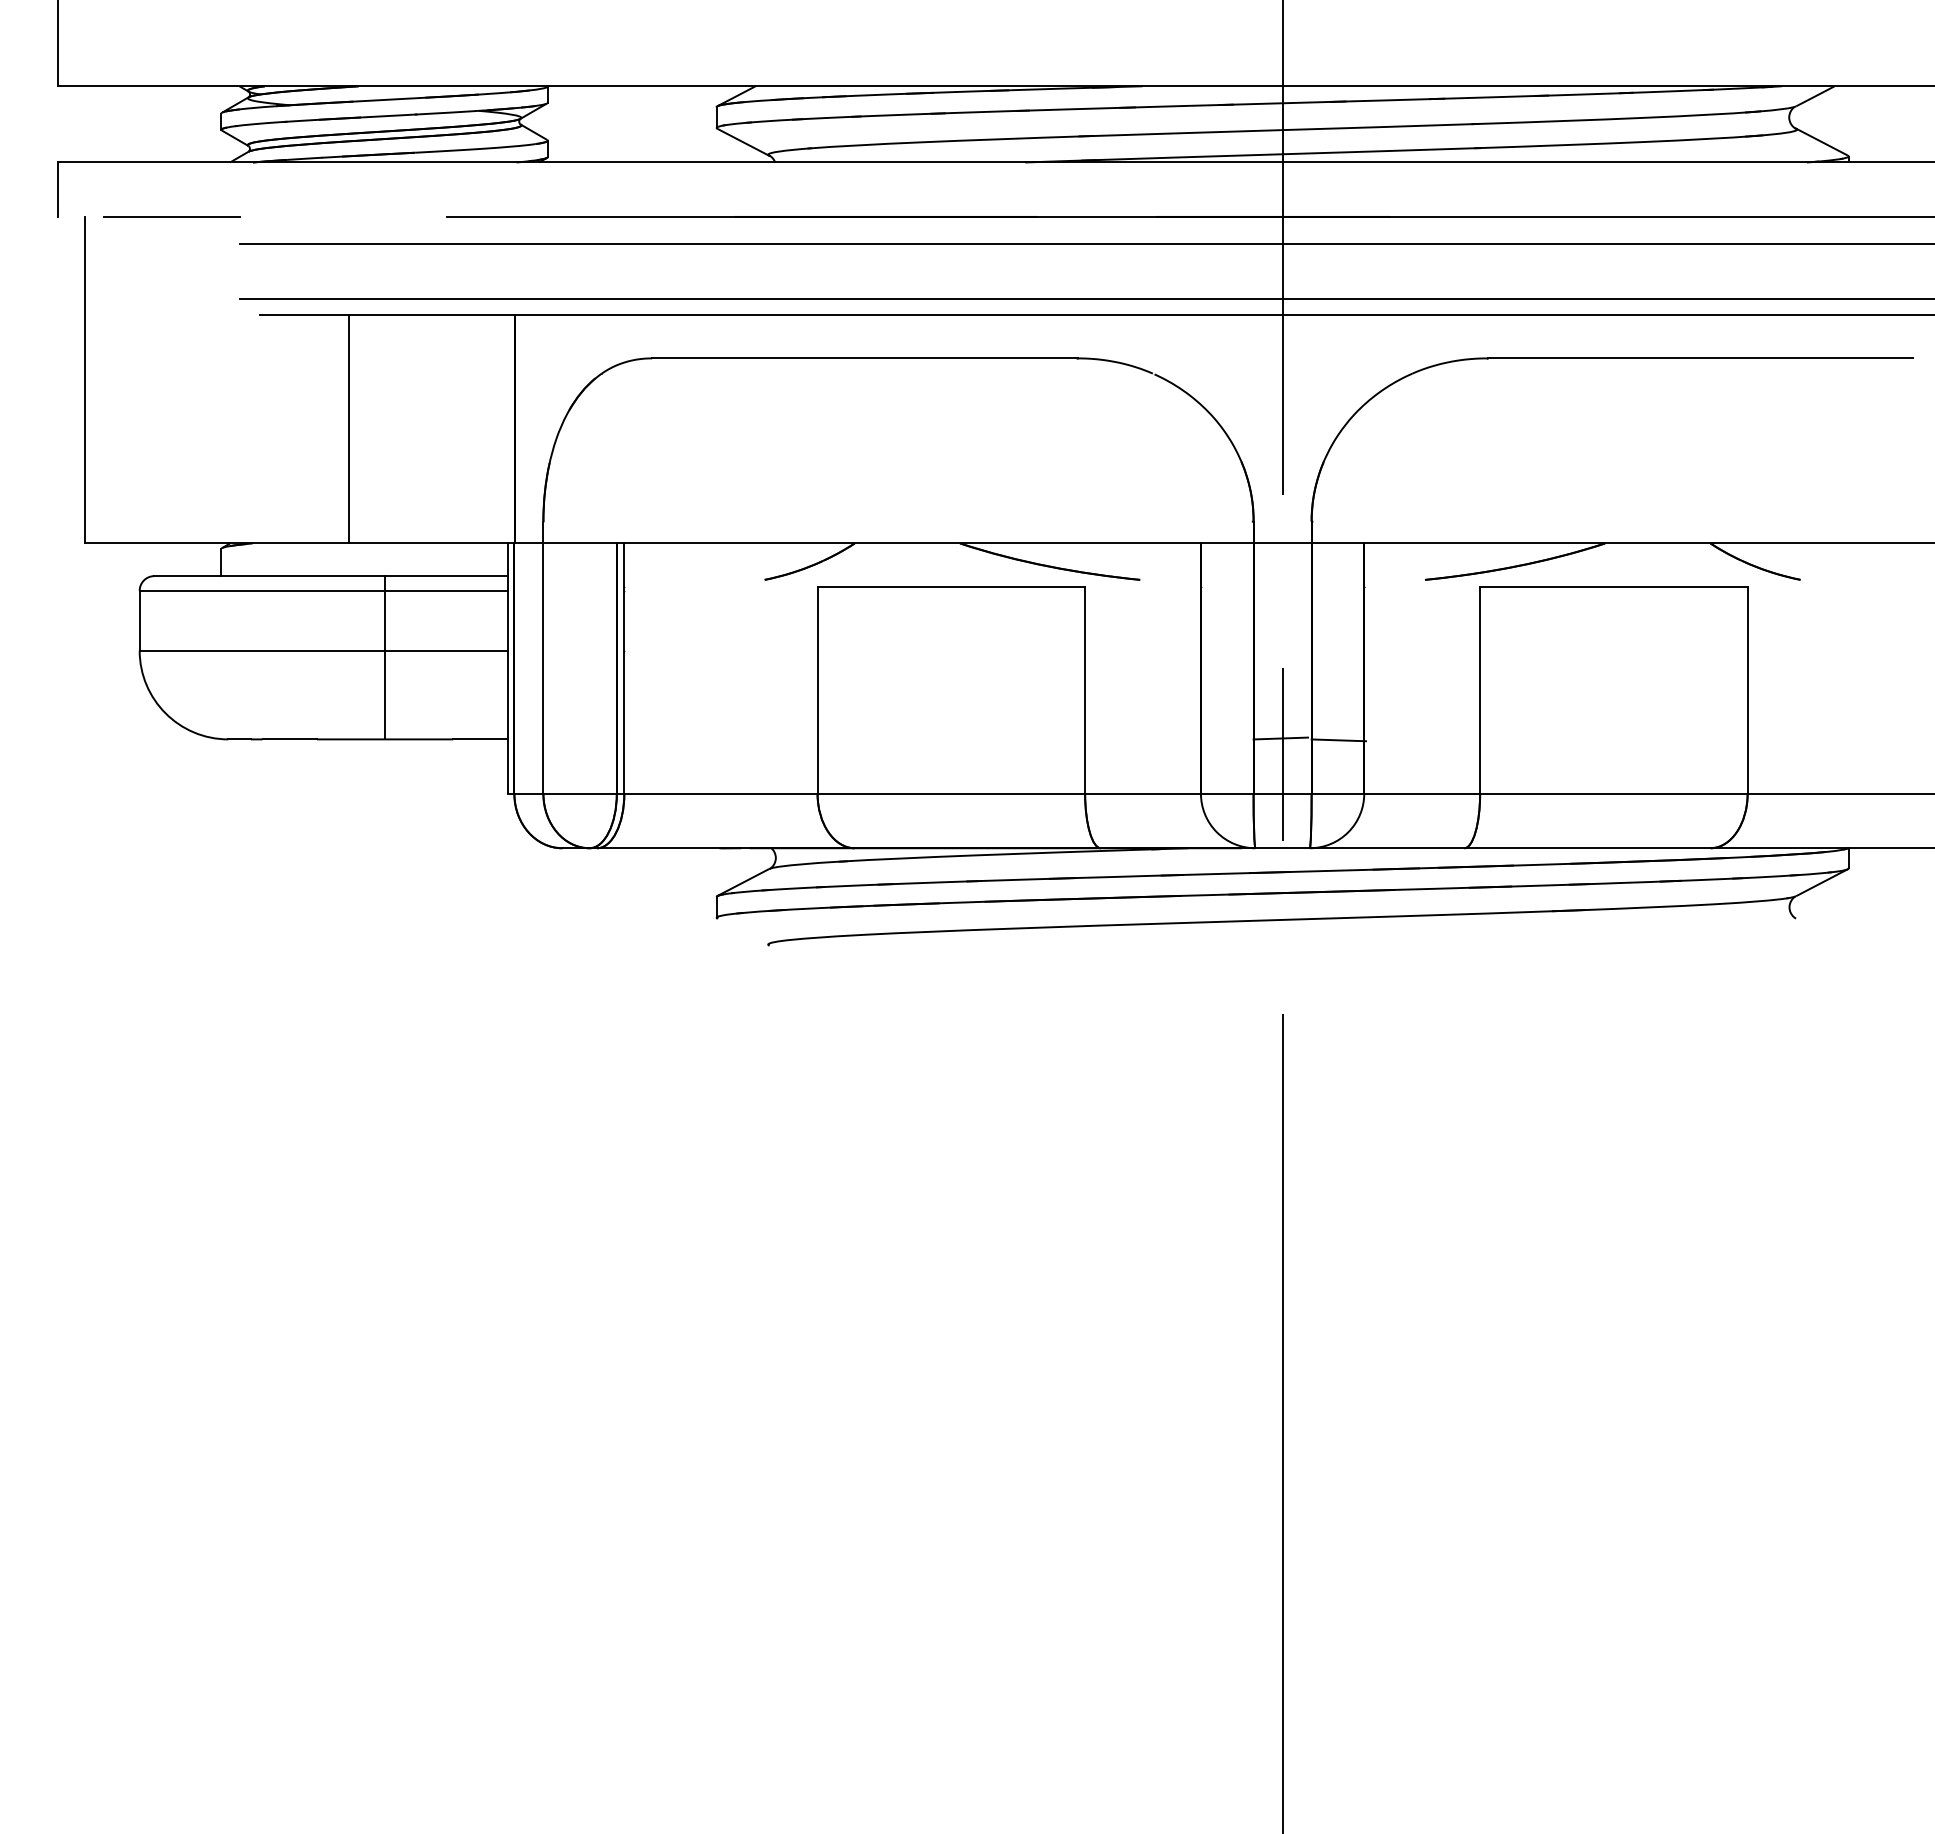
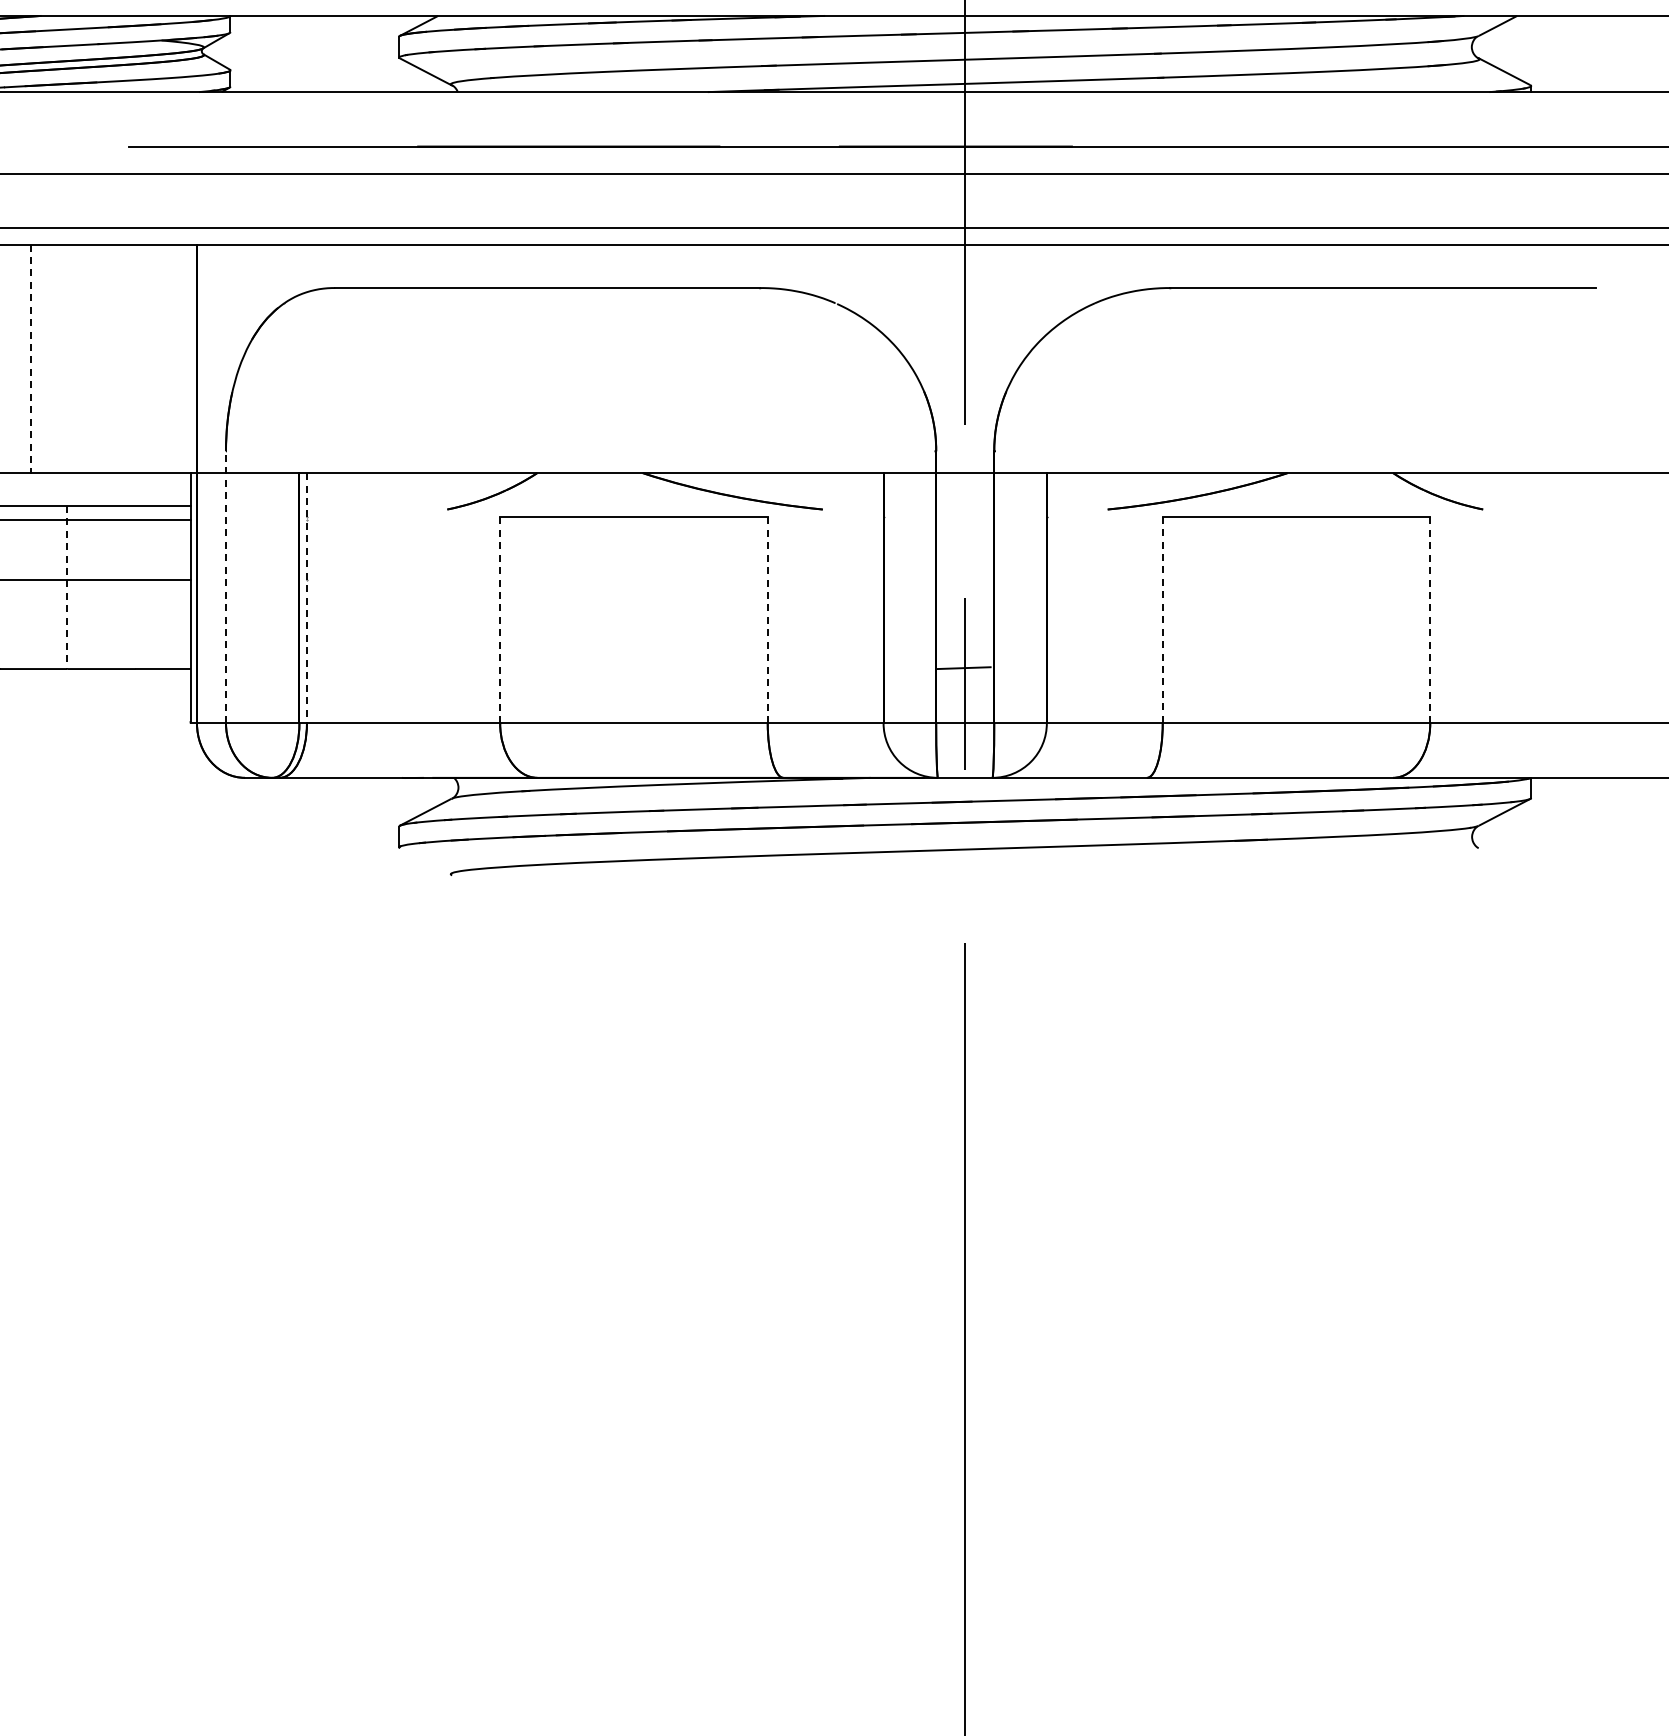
line: (348, 429) -> (31, 359), solid -> dashed
line: (384, 657) -> (67, 587), solid -> dashed
line: (543, 657) -> (226, 587), solid -> dashed
line: (624, 669) -> (307, 599), solid -> dashed
line: (817, 689) -> (500, 619), solid -> dashed
line: (1085, 689) -> (768, 619), solid -> dashed
line: (1747, 689) -> (1430, 619), solid -> dashed
line: (1480, 690) -> (1163, 620), solid -> dashed
line: (1338, 740) -> (1021, 670), removed

